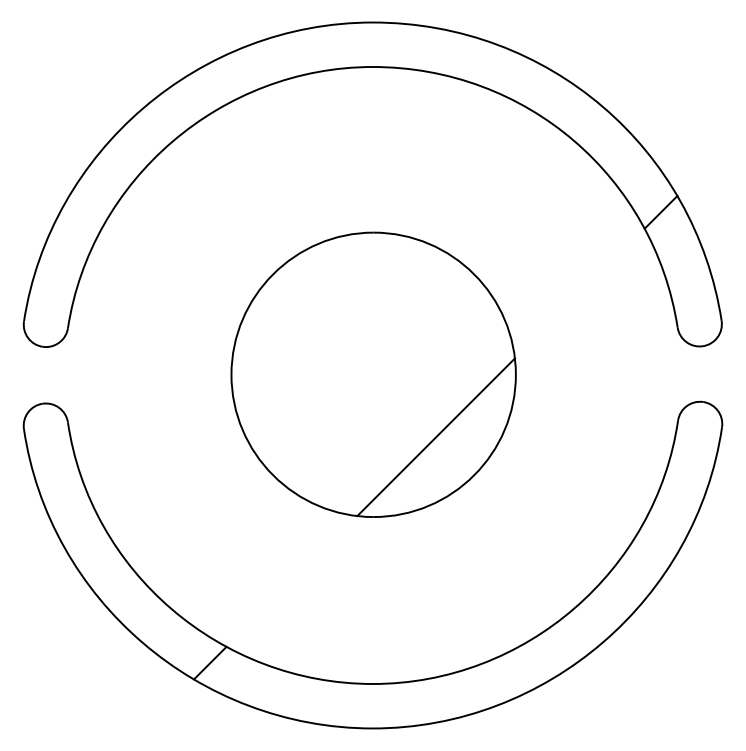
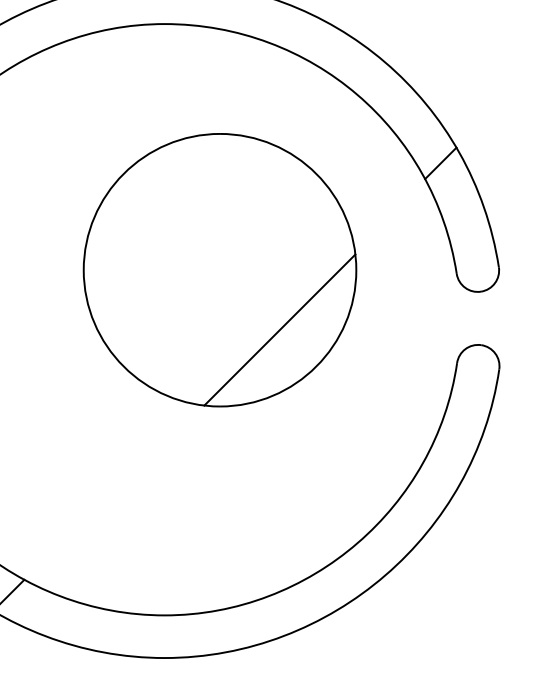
part: (373, 374) -> (219, 269), moved

